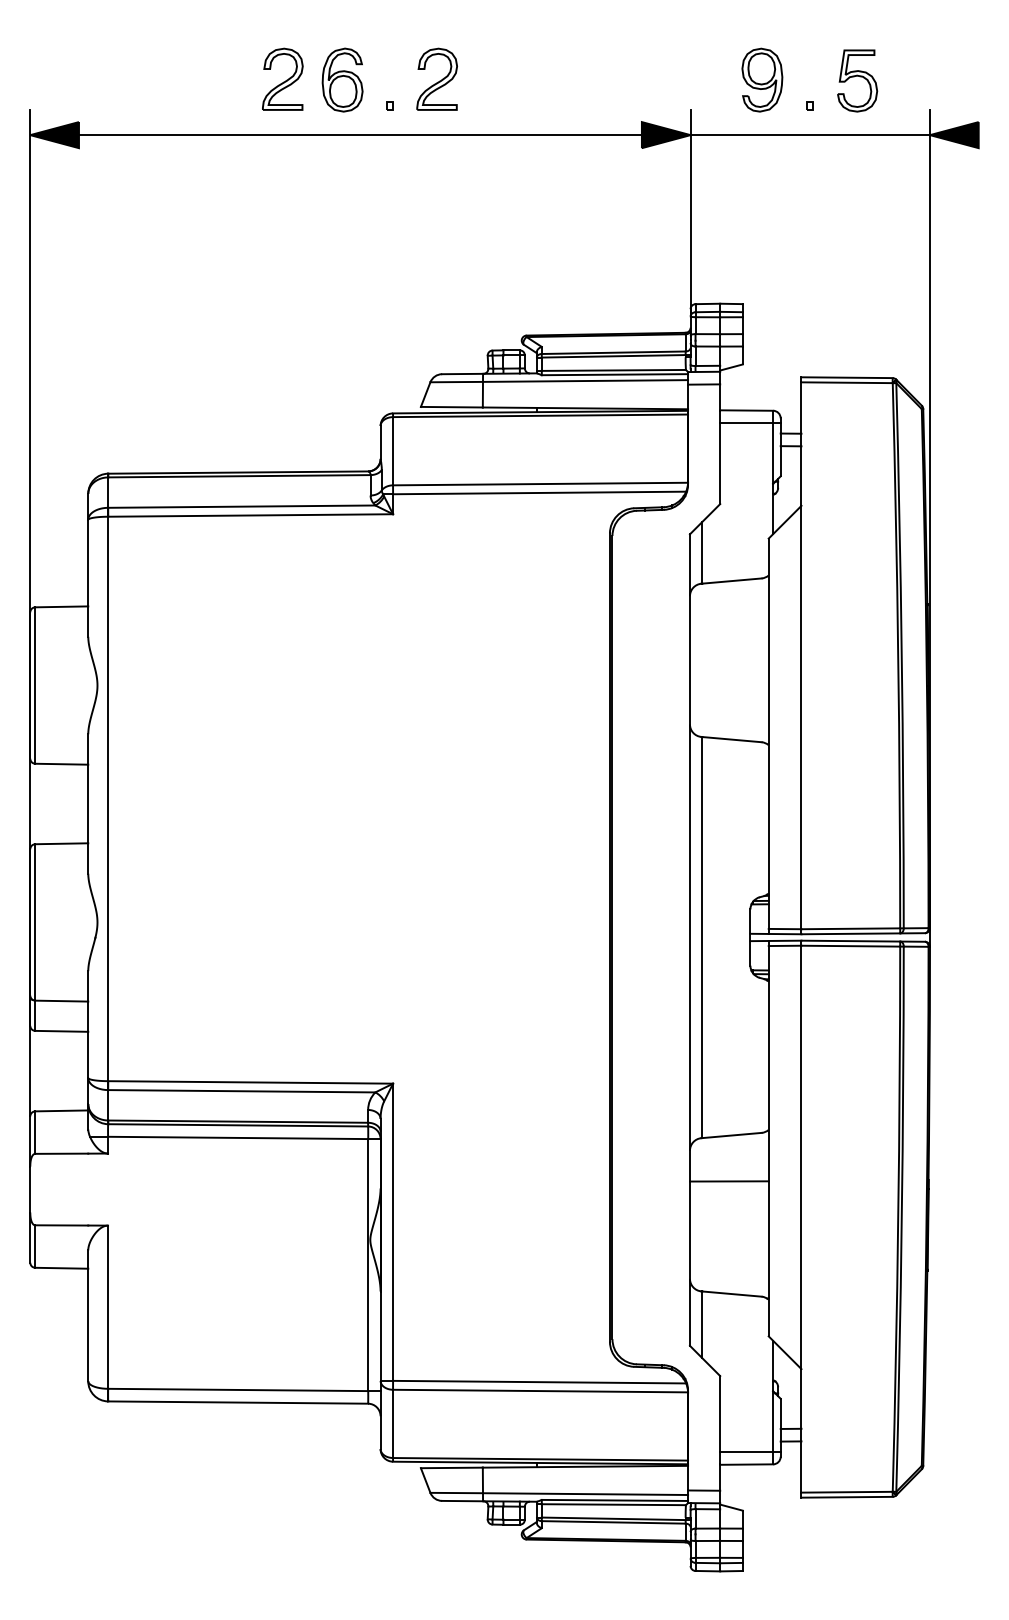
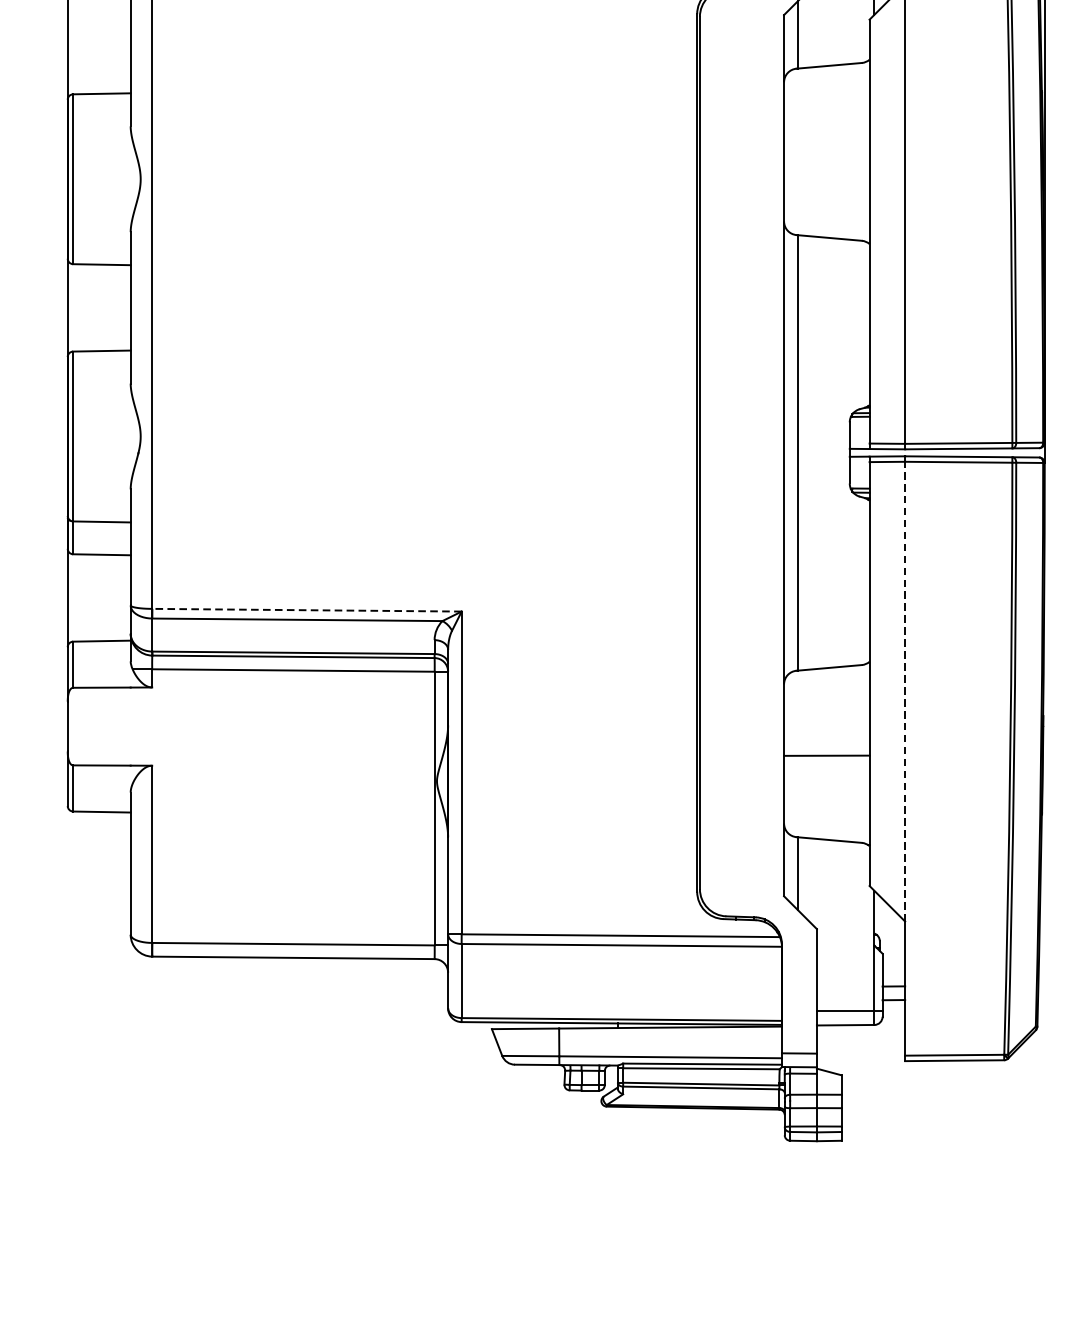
line: (250, 1082) -> (306, 610), solid -> dashed
line: (801, 1157) -> (905, 691), solid -> dashed
line: (728, 1181) -> (825, 755), moved

